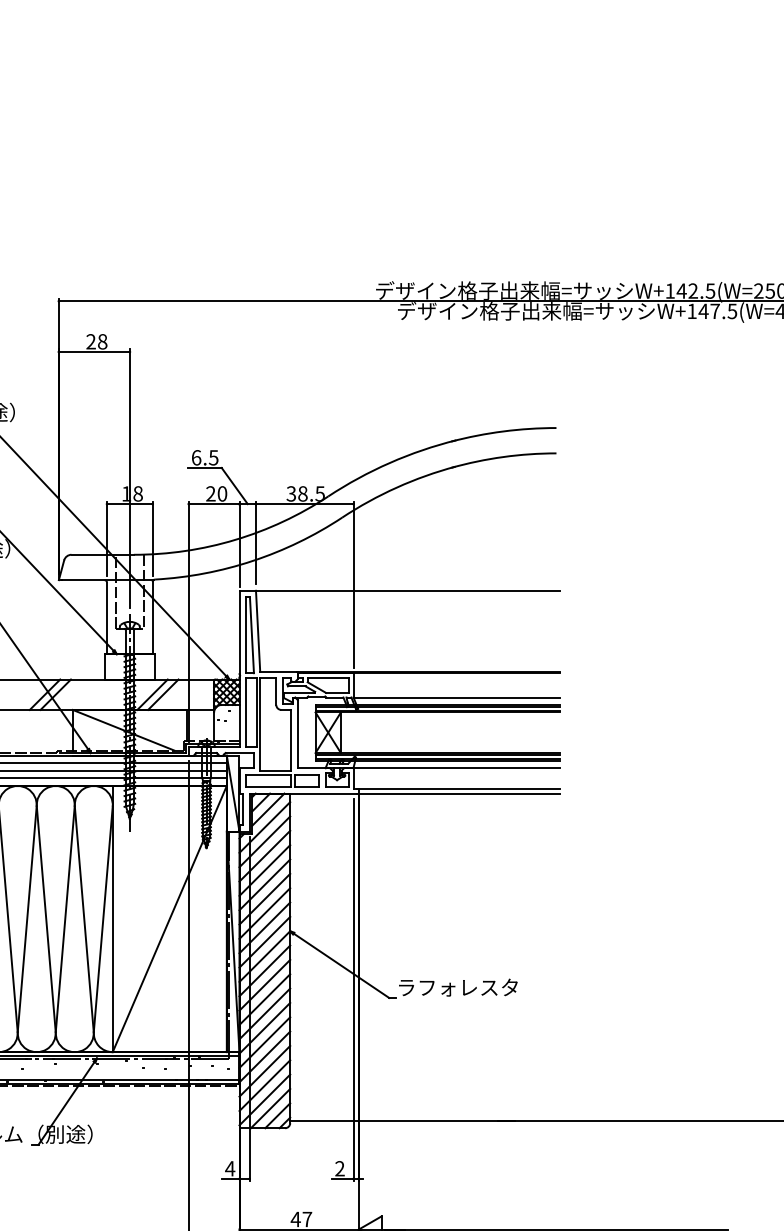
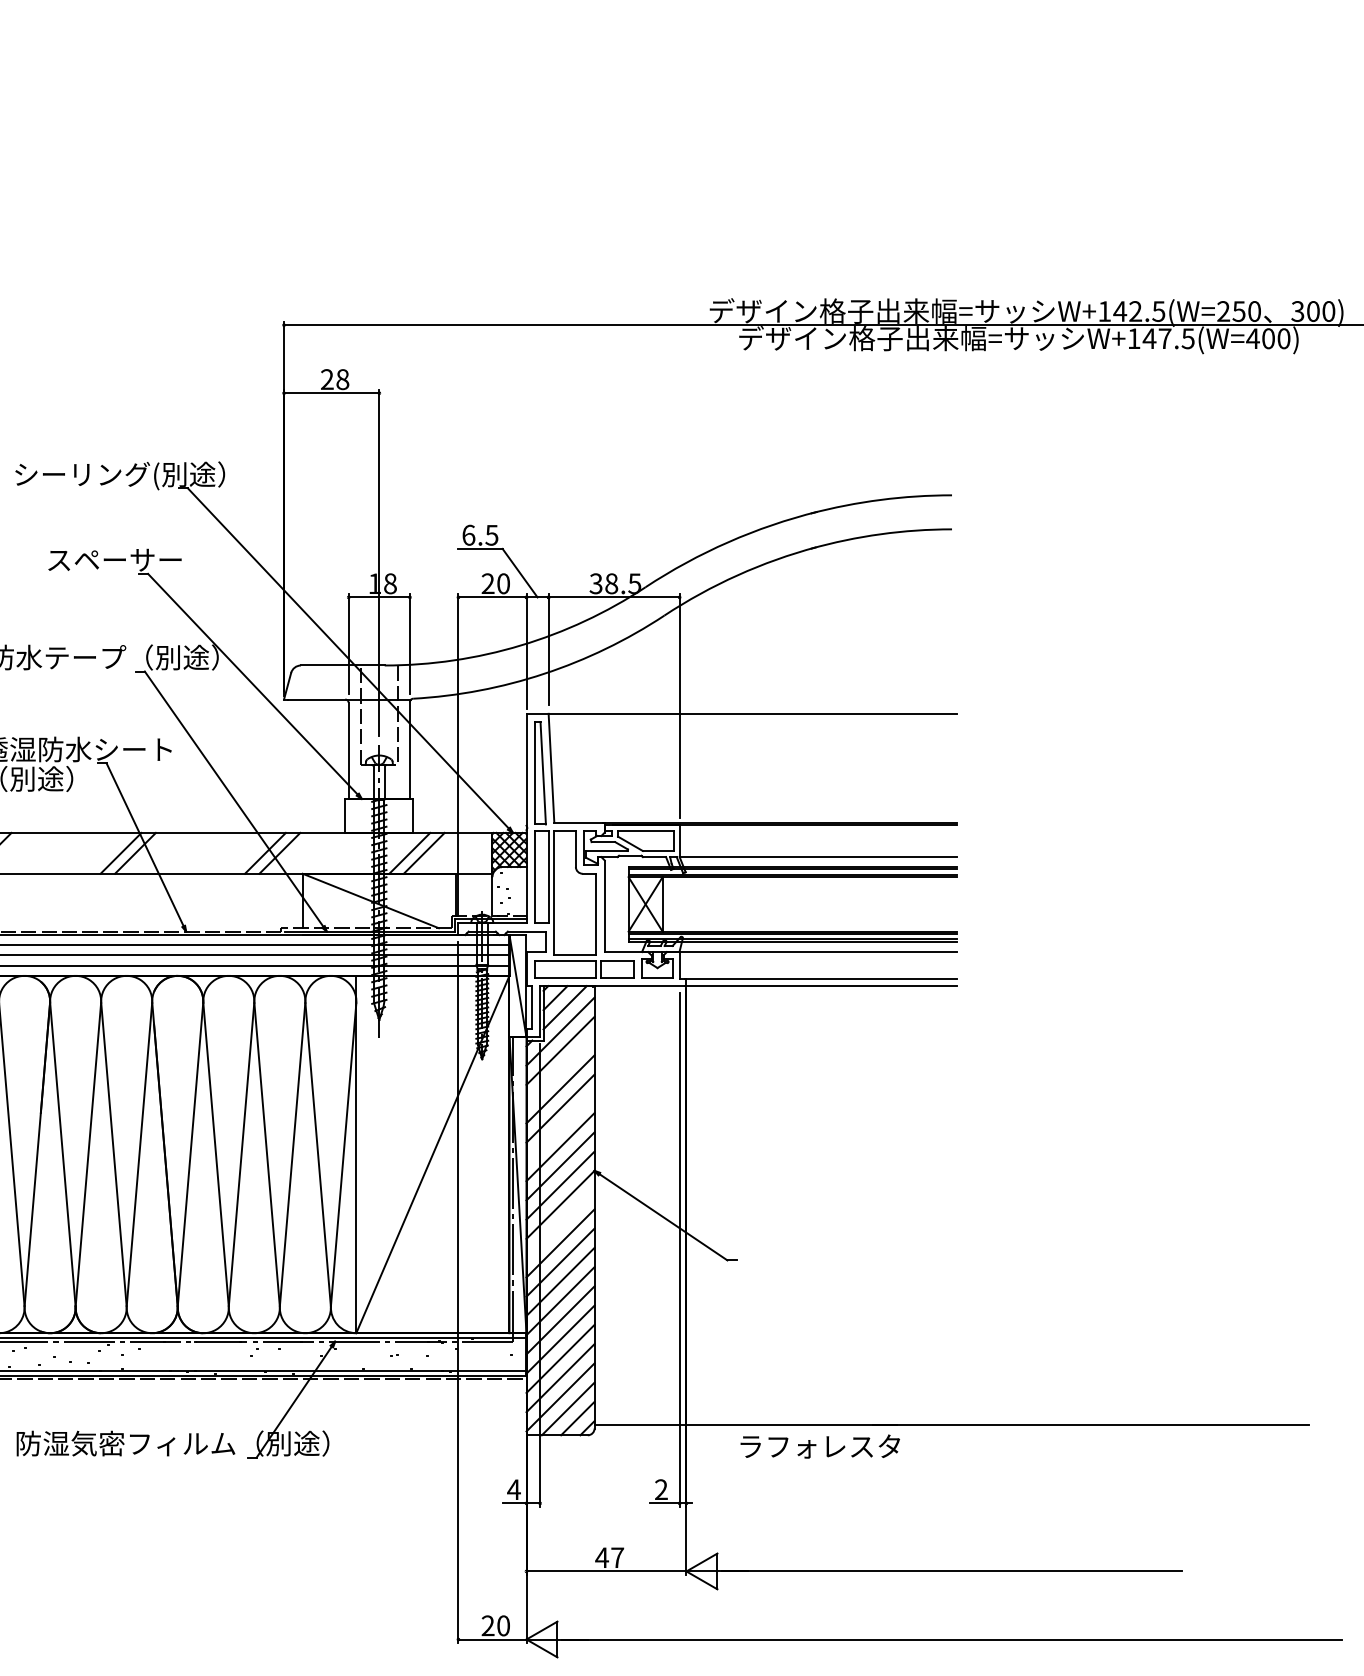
line: (264, 856) -> (560, 1070), removed
line: (264, 898) -> (560, 1127), removed
line: (264, 971) -> (560, 1224), removed
text: (457, 987) -> (819, 1446), moved

